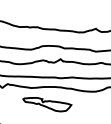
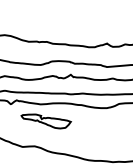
part: (47, 104) -> (46, 121), moved

